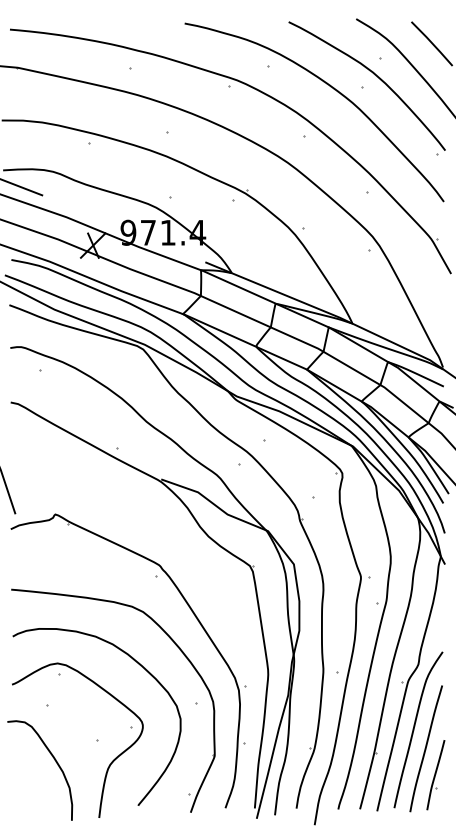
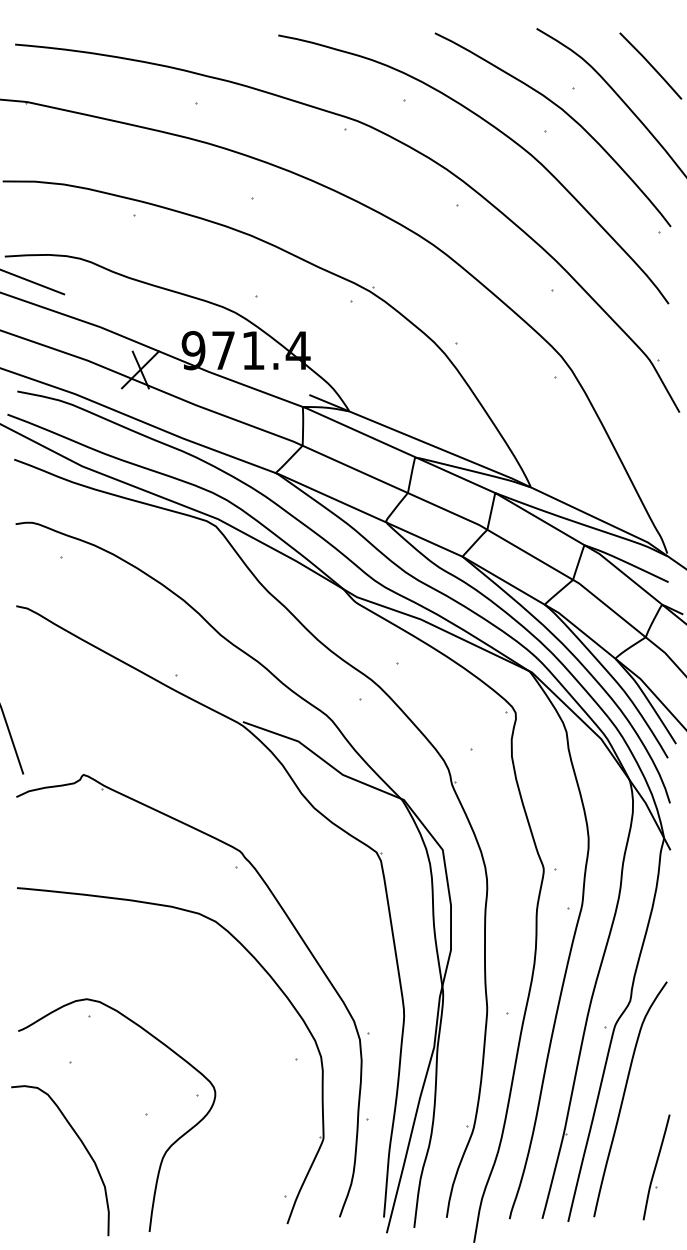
curve: (140, 666) -> (211, 1003), removed
curve: (425, 748) -> (640, 1127), removed

